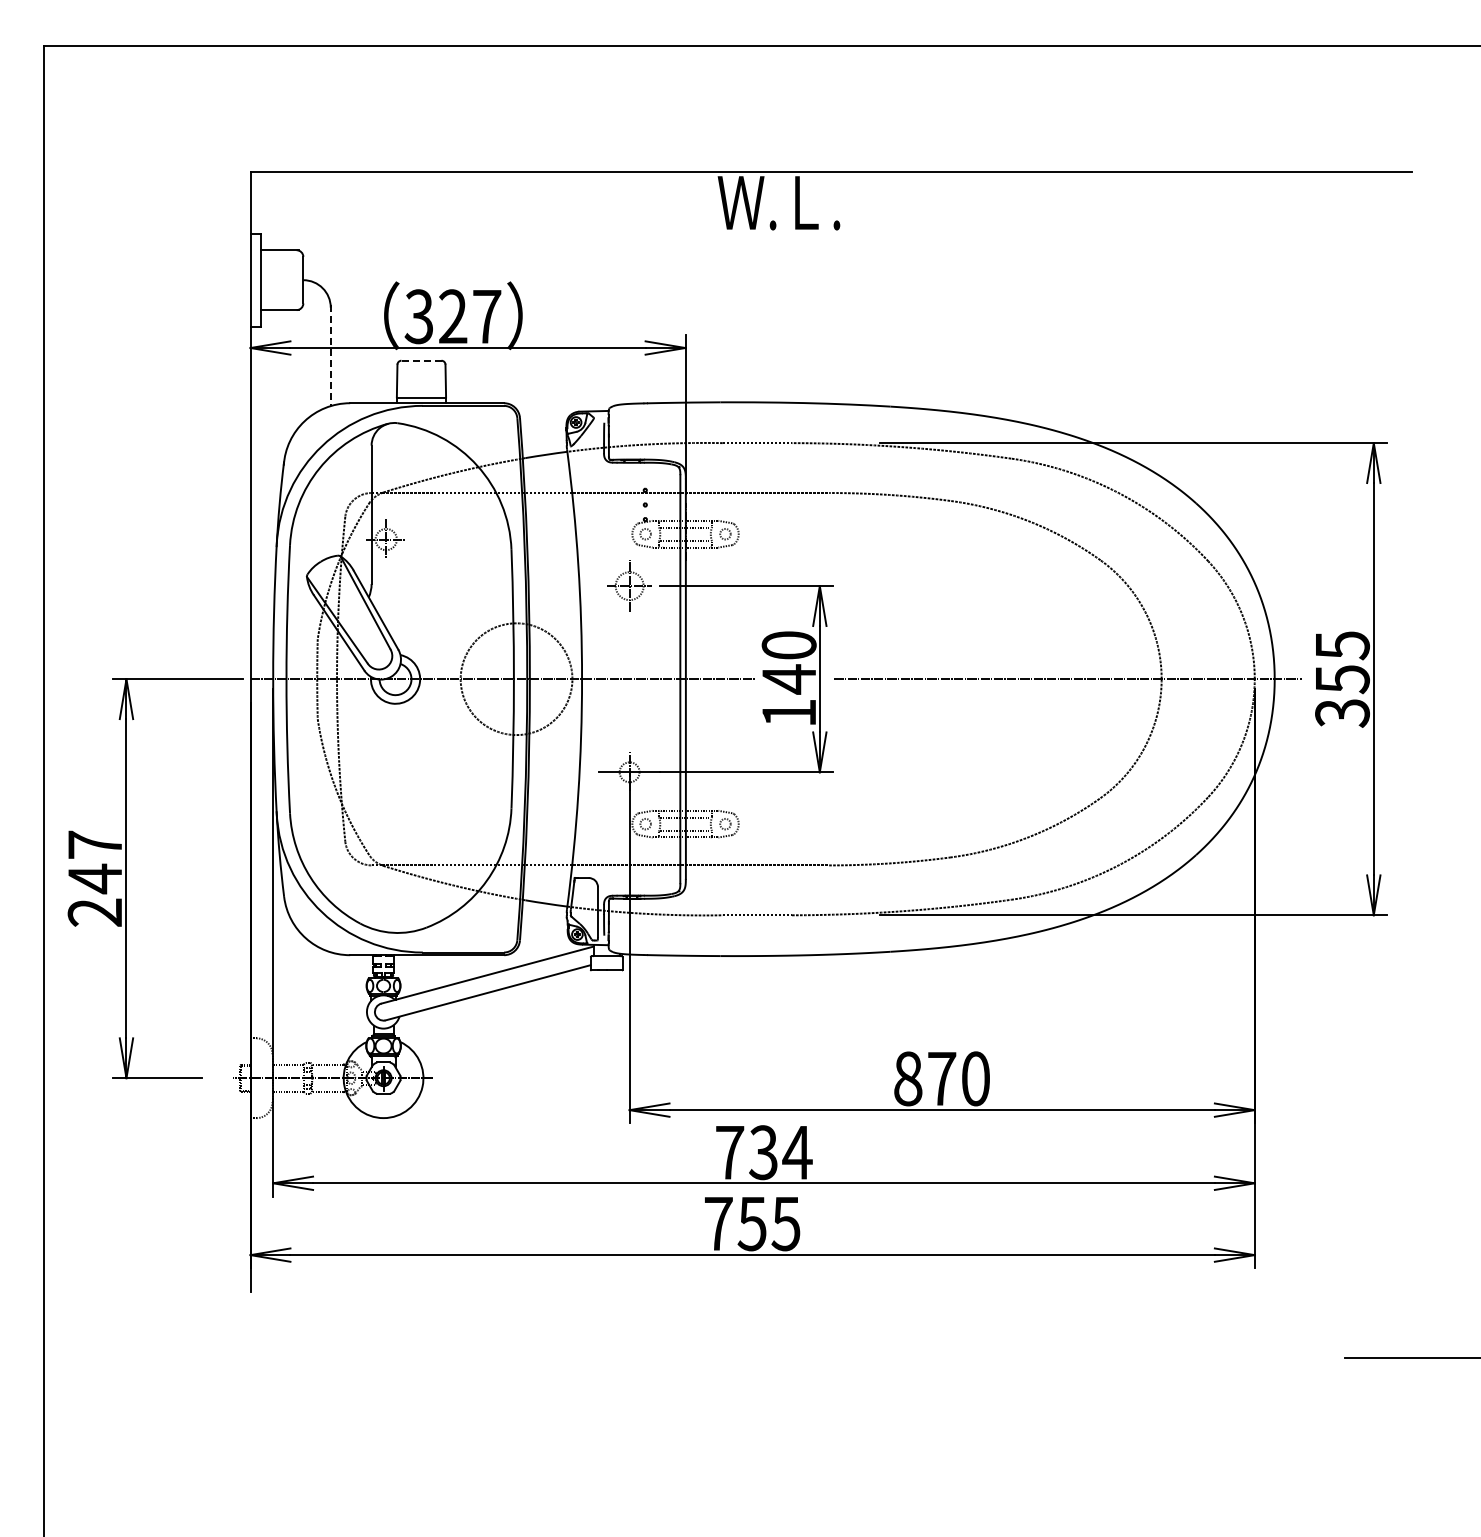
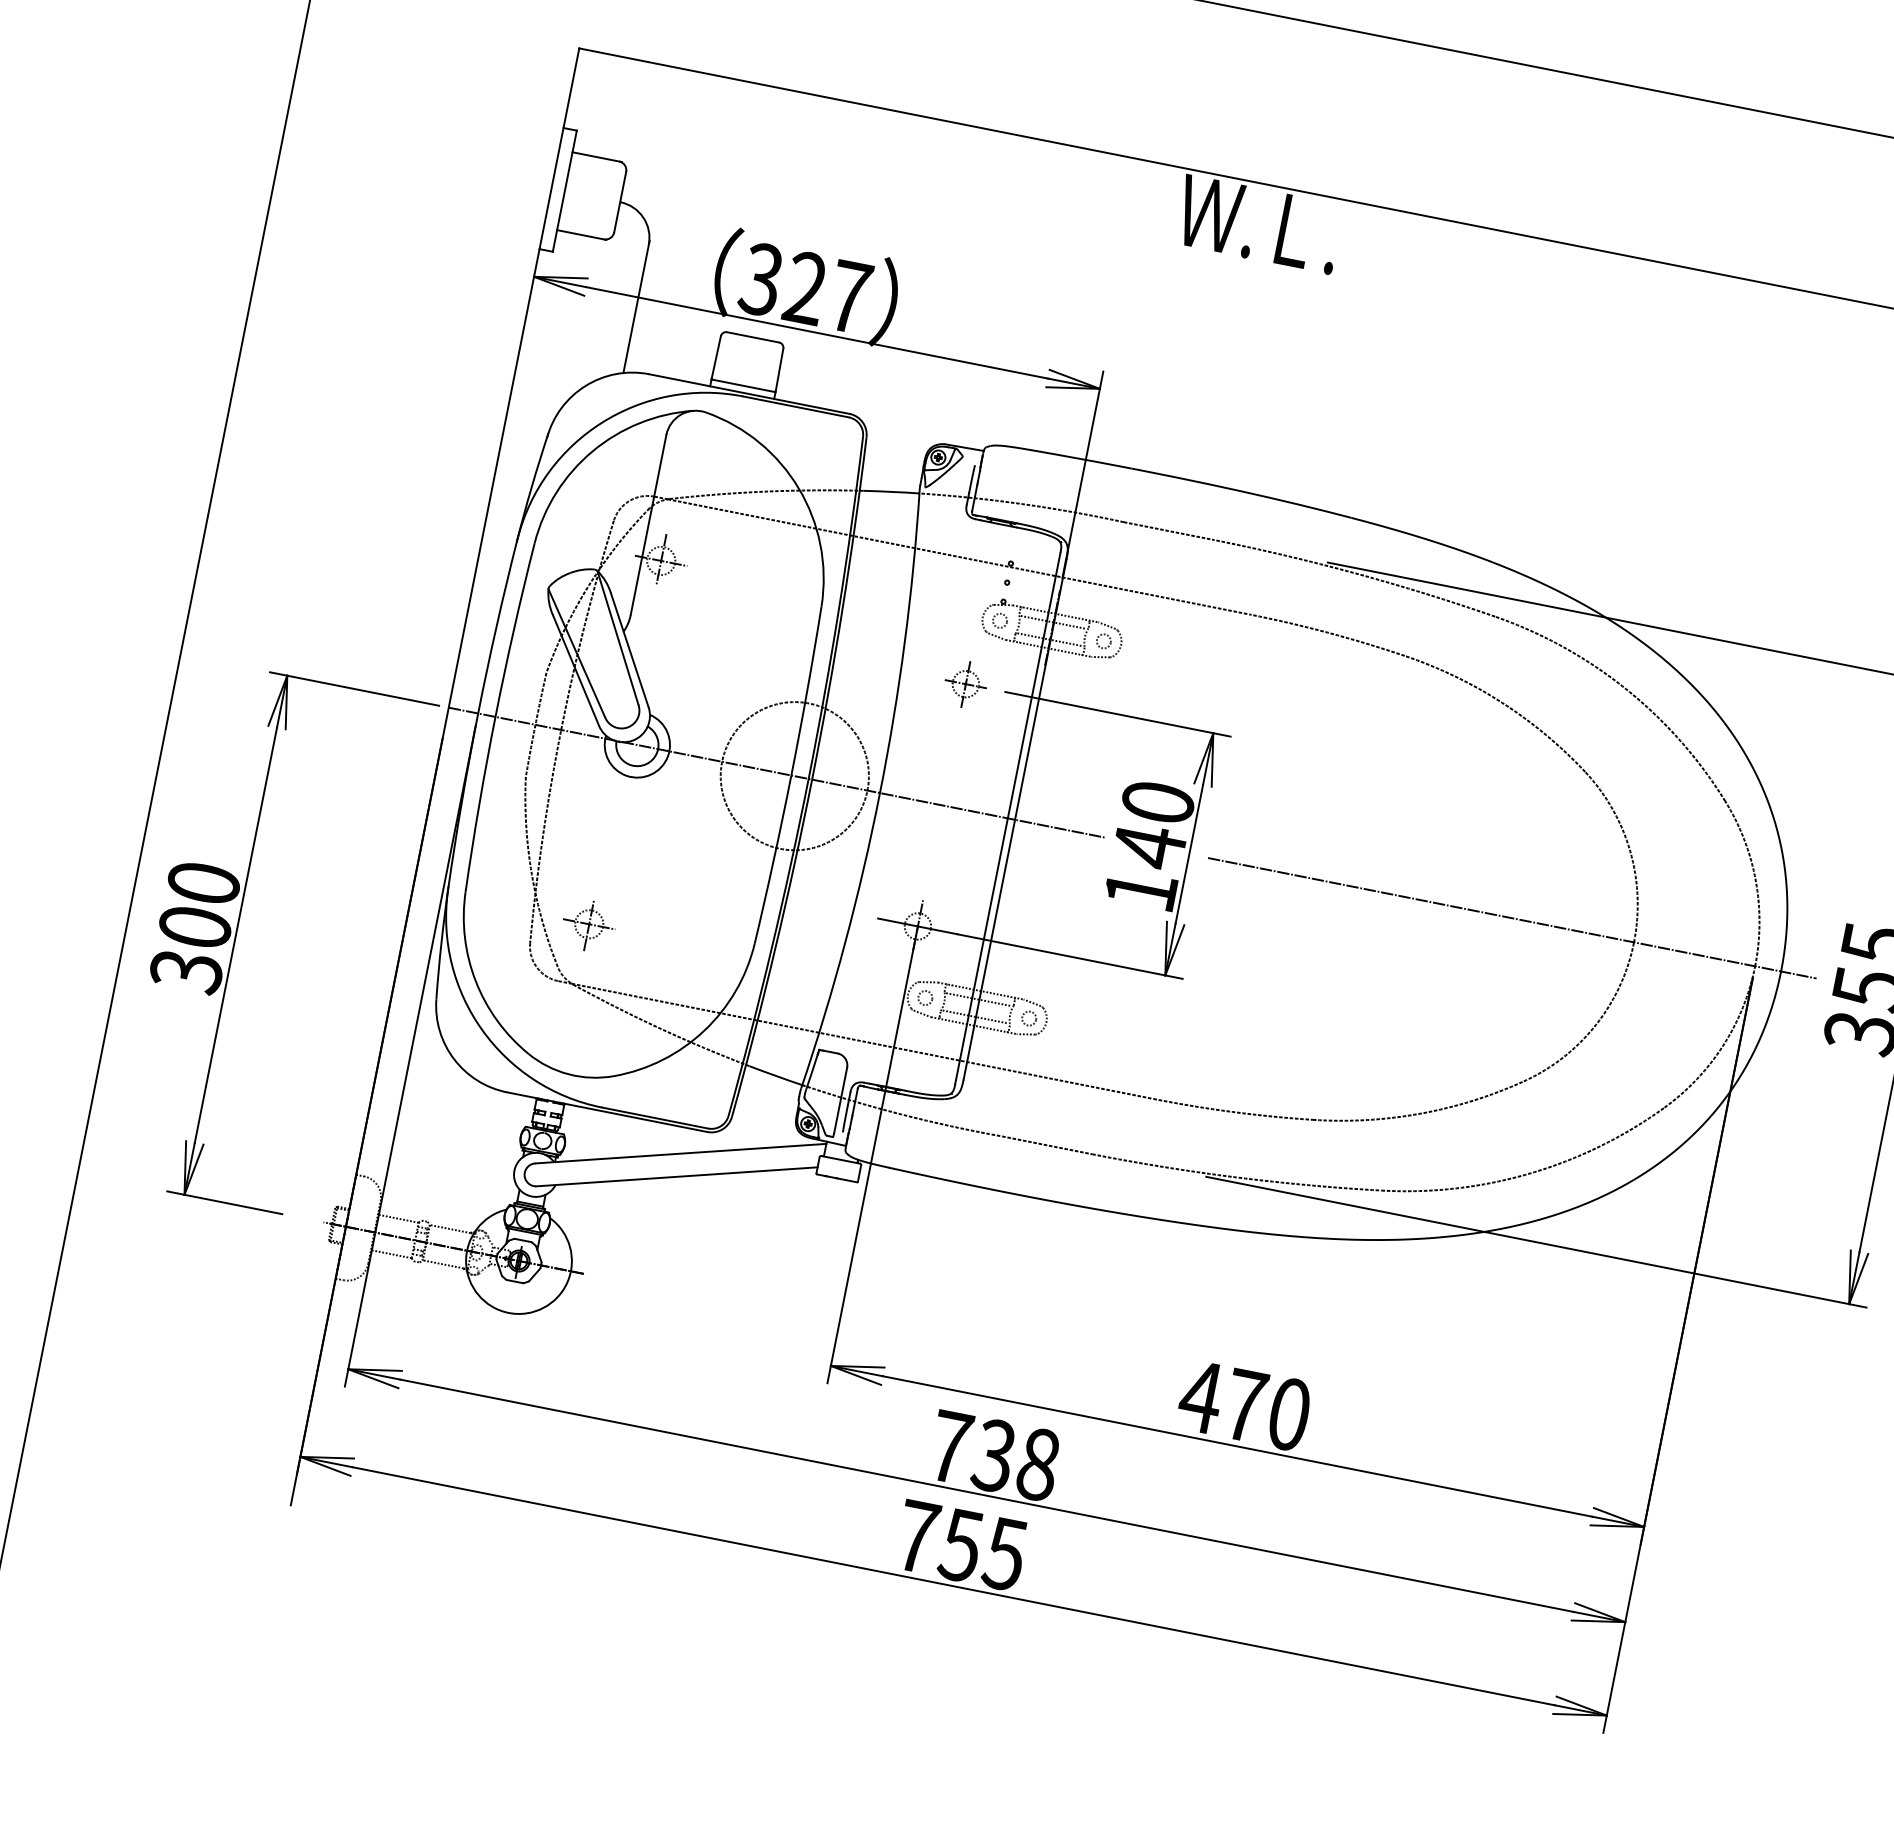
line: (330, 355) -> (636, 307), dashed -> solid
line: (420, 360) -> (751, 336), dashed -> solid
part: (629, 585) -> (965, 683), size x0.71
part: (385, 819) -> (588, 924), added
text: (94, 878) -> (194, 926), 247 -> 300
text: (907, 1078) -> (1200, 1396), 870 -> 470
text: (797, 1152) -> (1038, 1464), 734 -> 738

